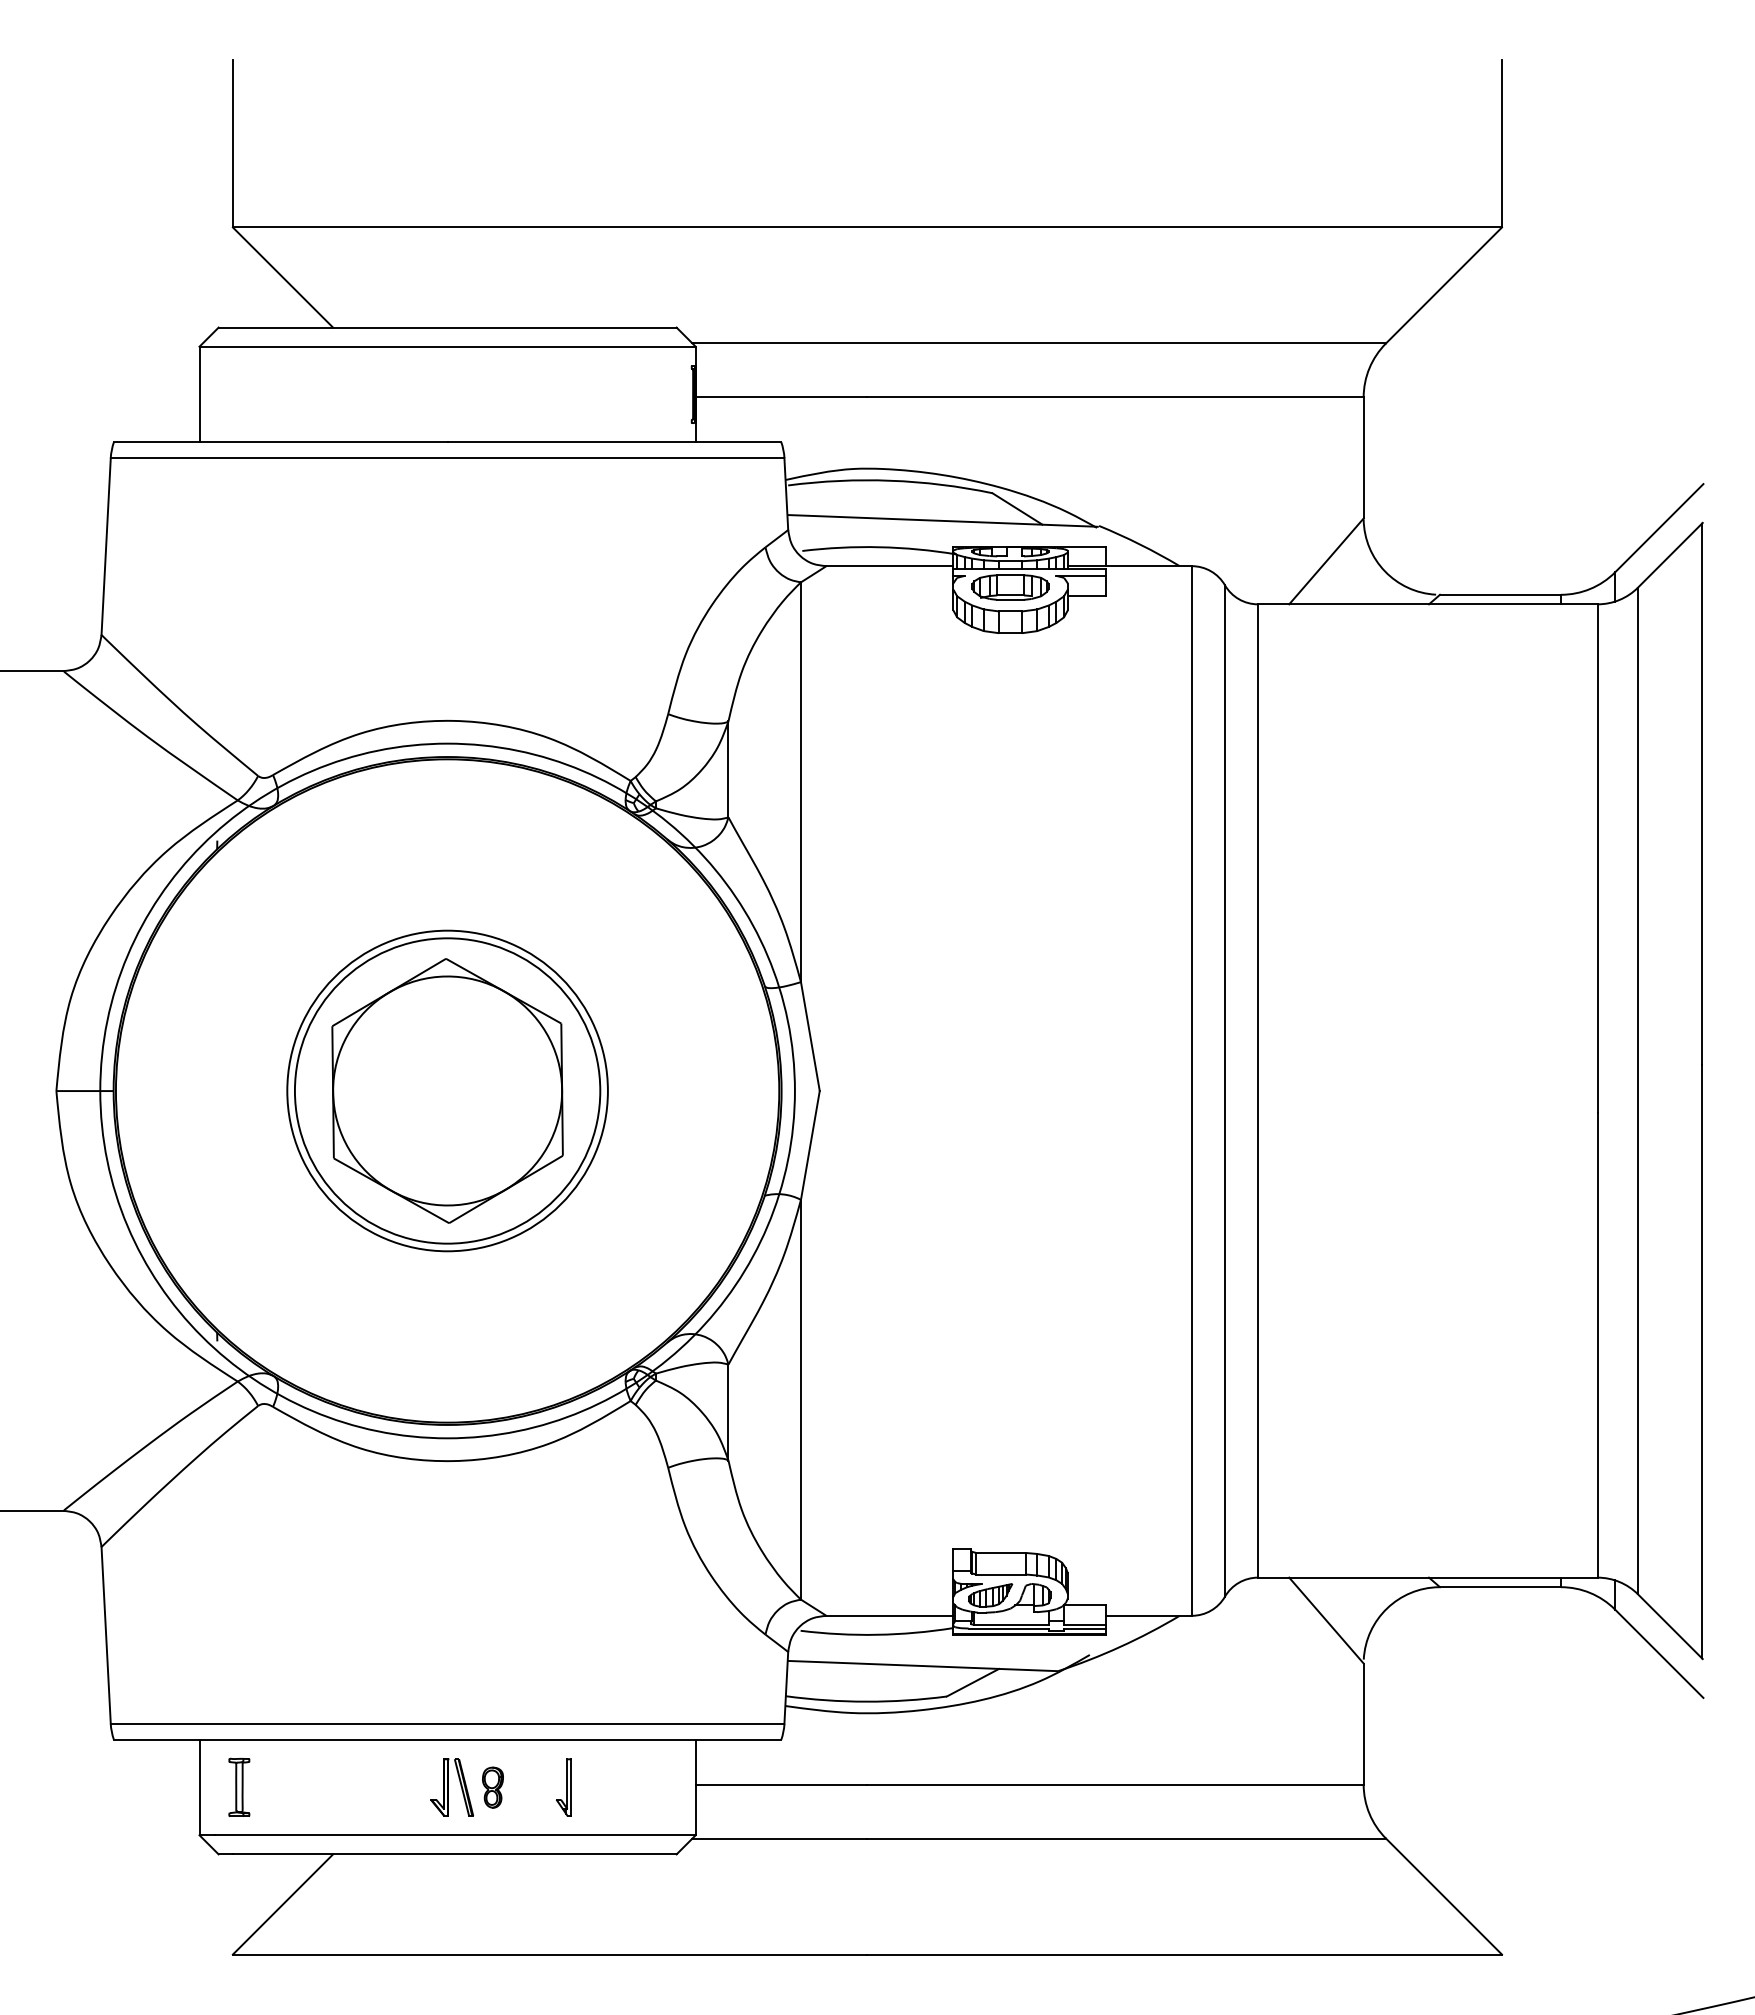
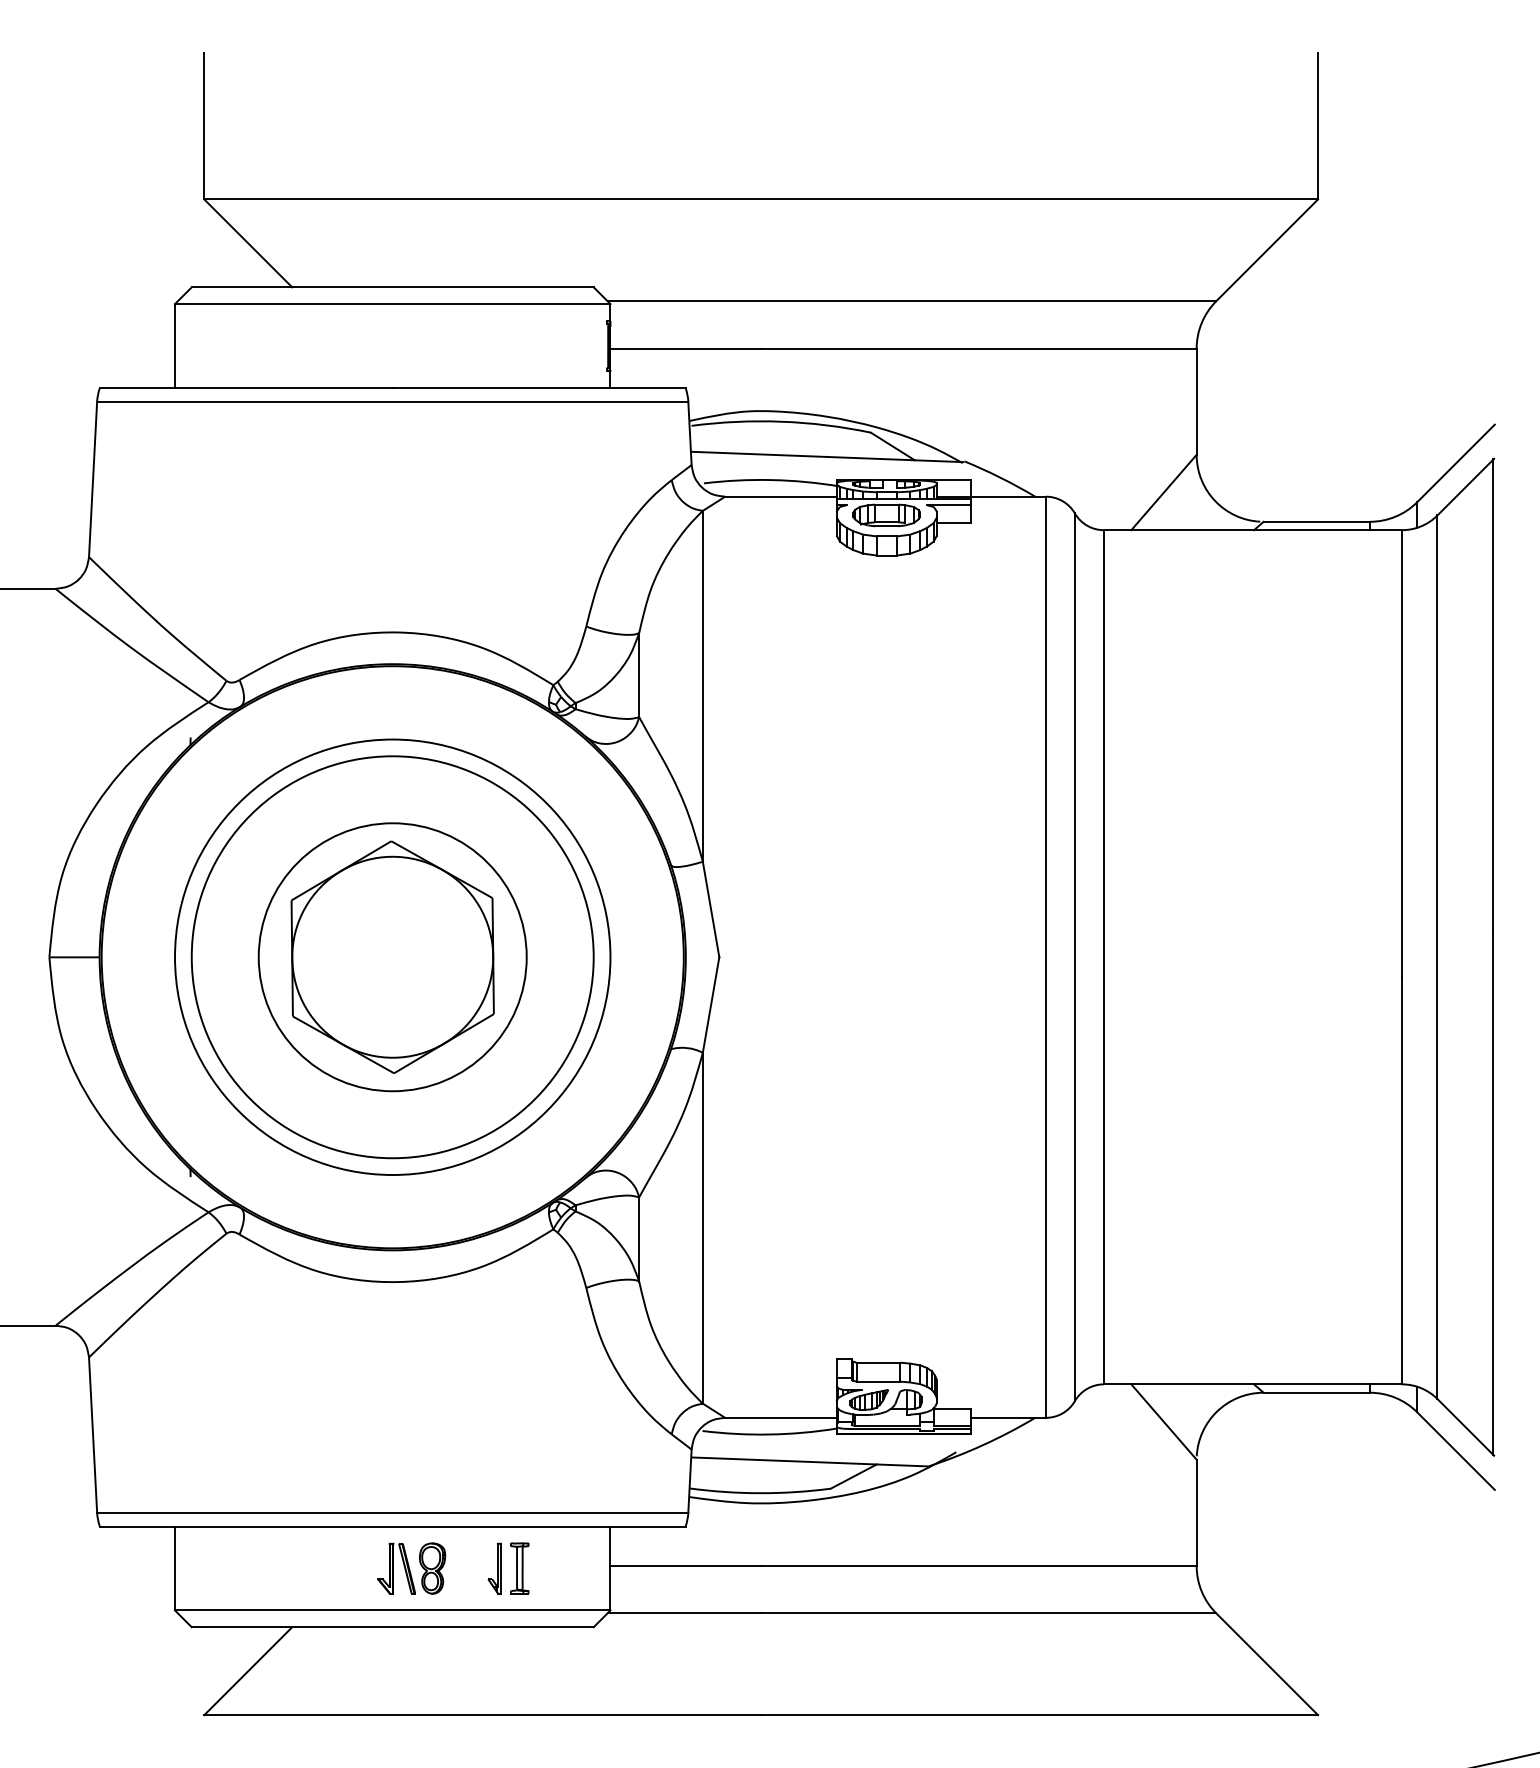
circle: (447, 1090) -> (392, 956), size x0.71
circle: (447, 1090) -> (392, 956), size x1.43
part: (239, 1786) -> (519, 1567), moved
part: (492, 1787) -> (432, 1568), size x1.43

